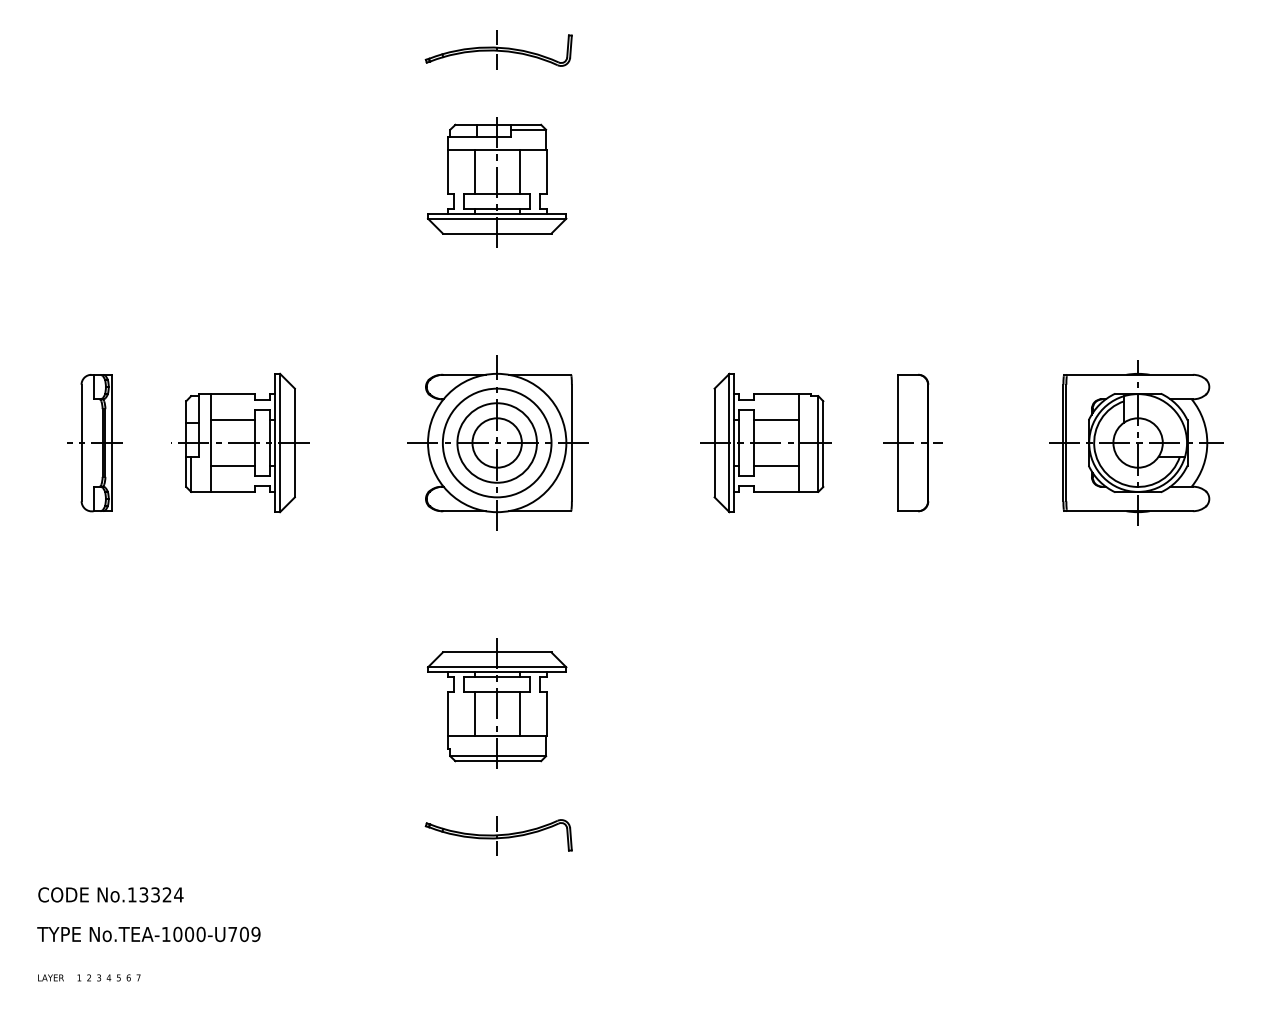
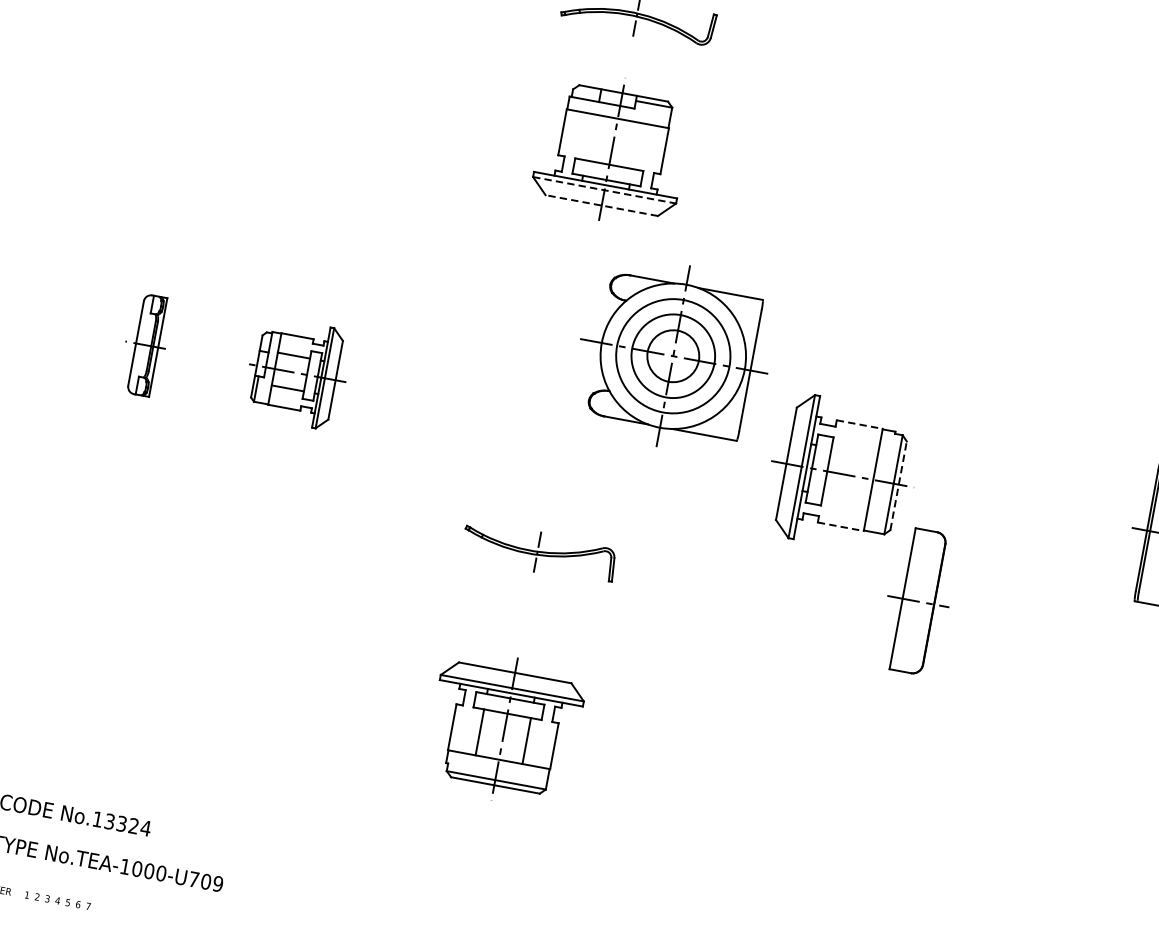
line: (474, 171) -> (590, 137), removed
line: (519, 171) -> (636, 145), removed
line: (497, 218) -> (604, 190), solid -> dashed
line: (496, 233) -> (601, 205), solid -> dashed
line: (776, 393) -> (859, 424), solid -> dashed
line: (776, 420) -> (854, 452), removed
part: (240, 442) -> (296, 372), size x0.7
part: (497, 442) -> (673, 355), moved
part: (912, 442) -> (918, 601), moved
part: (94, 443) -> (145, 345), size x0.7
line: (823, 444) -> (898, 486), solid -> dashed
line: (776, 465) -> (846, 498), removed
line: (776, 492) -> (840, 526), solid -> dashed
part: (497, 703) -> (505, 725), moved
part: (498, 835) -> (538, 552), moved

